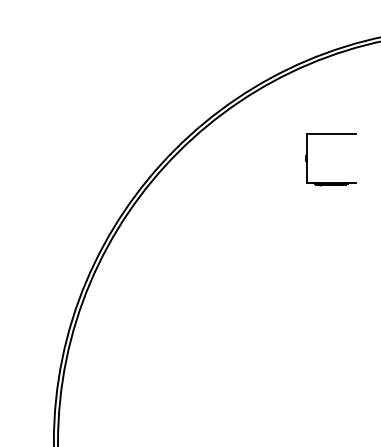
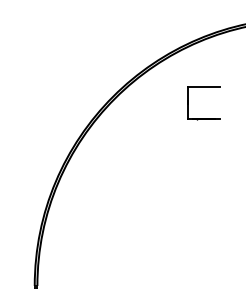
part: (307, 160) -> (188, 103), moved

